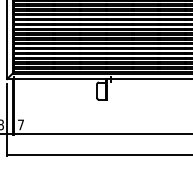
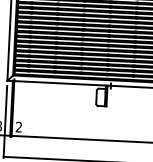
text: (20, 124) -> (18, 126), 7 -> 2

